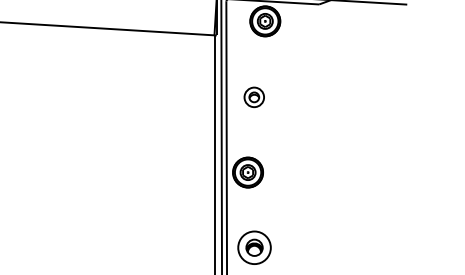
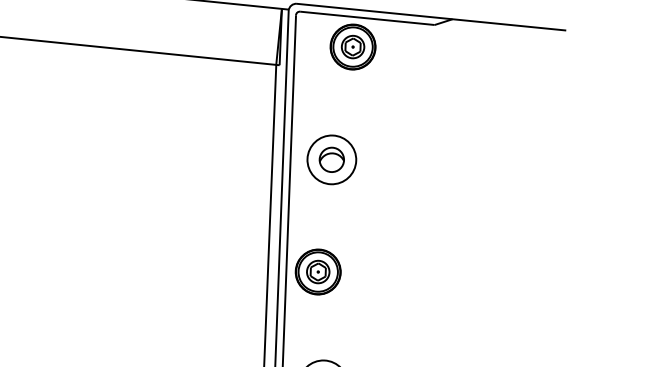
part: (254, 97) -> (332, 160), size x1.67

